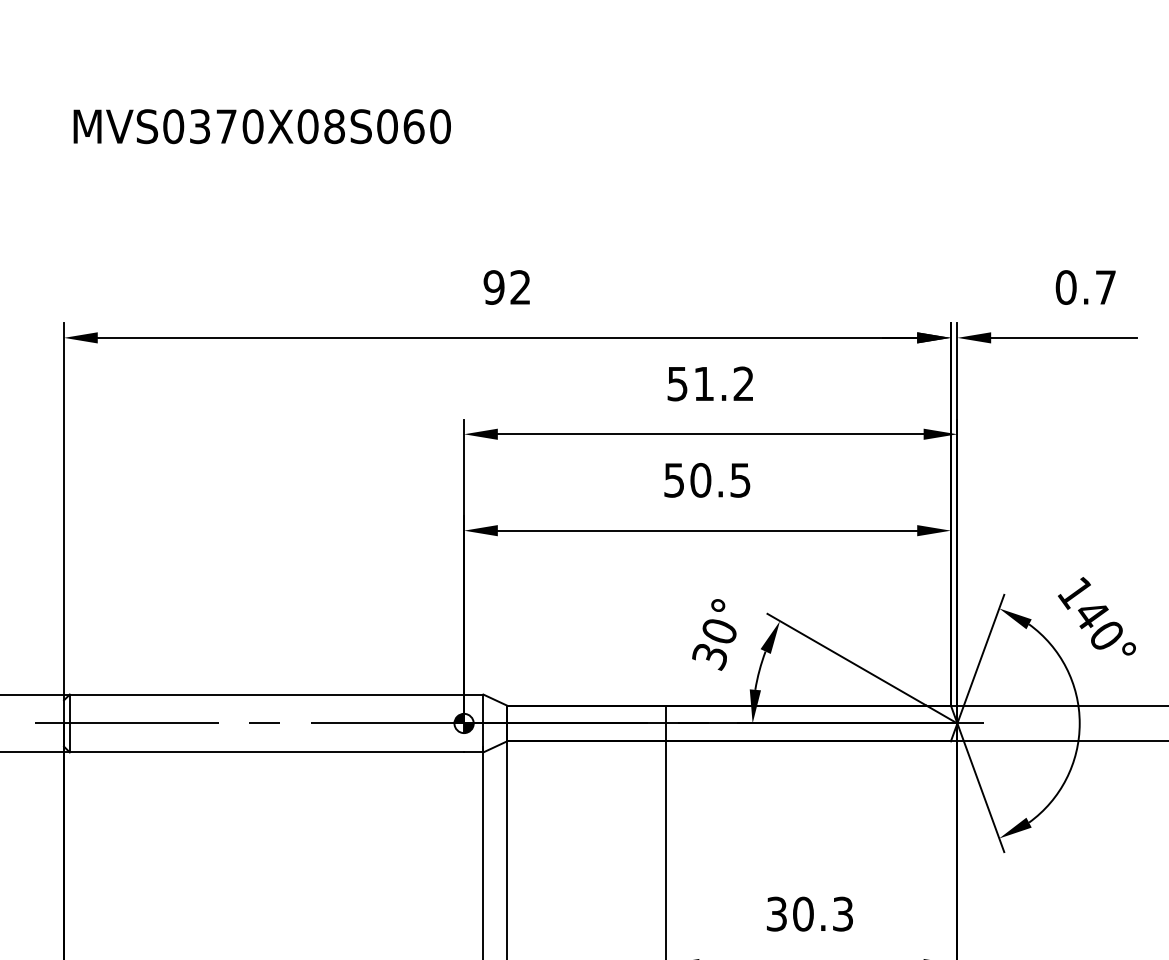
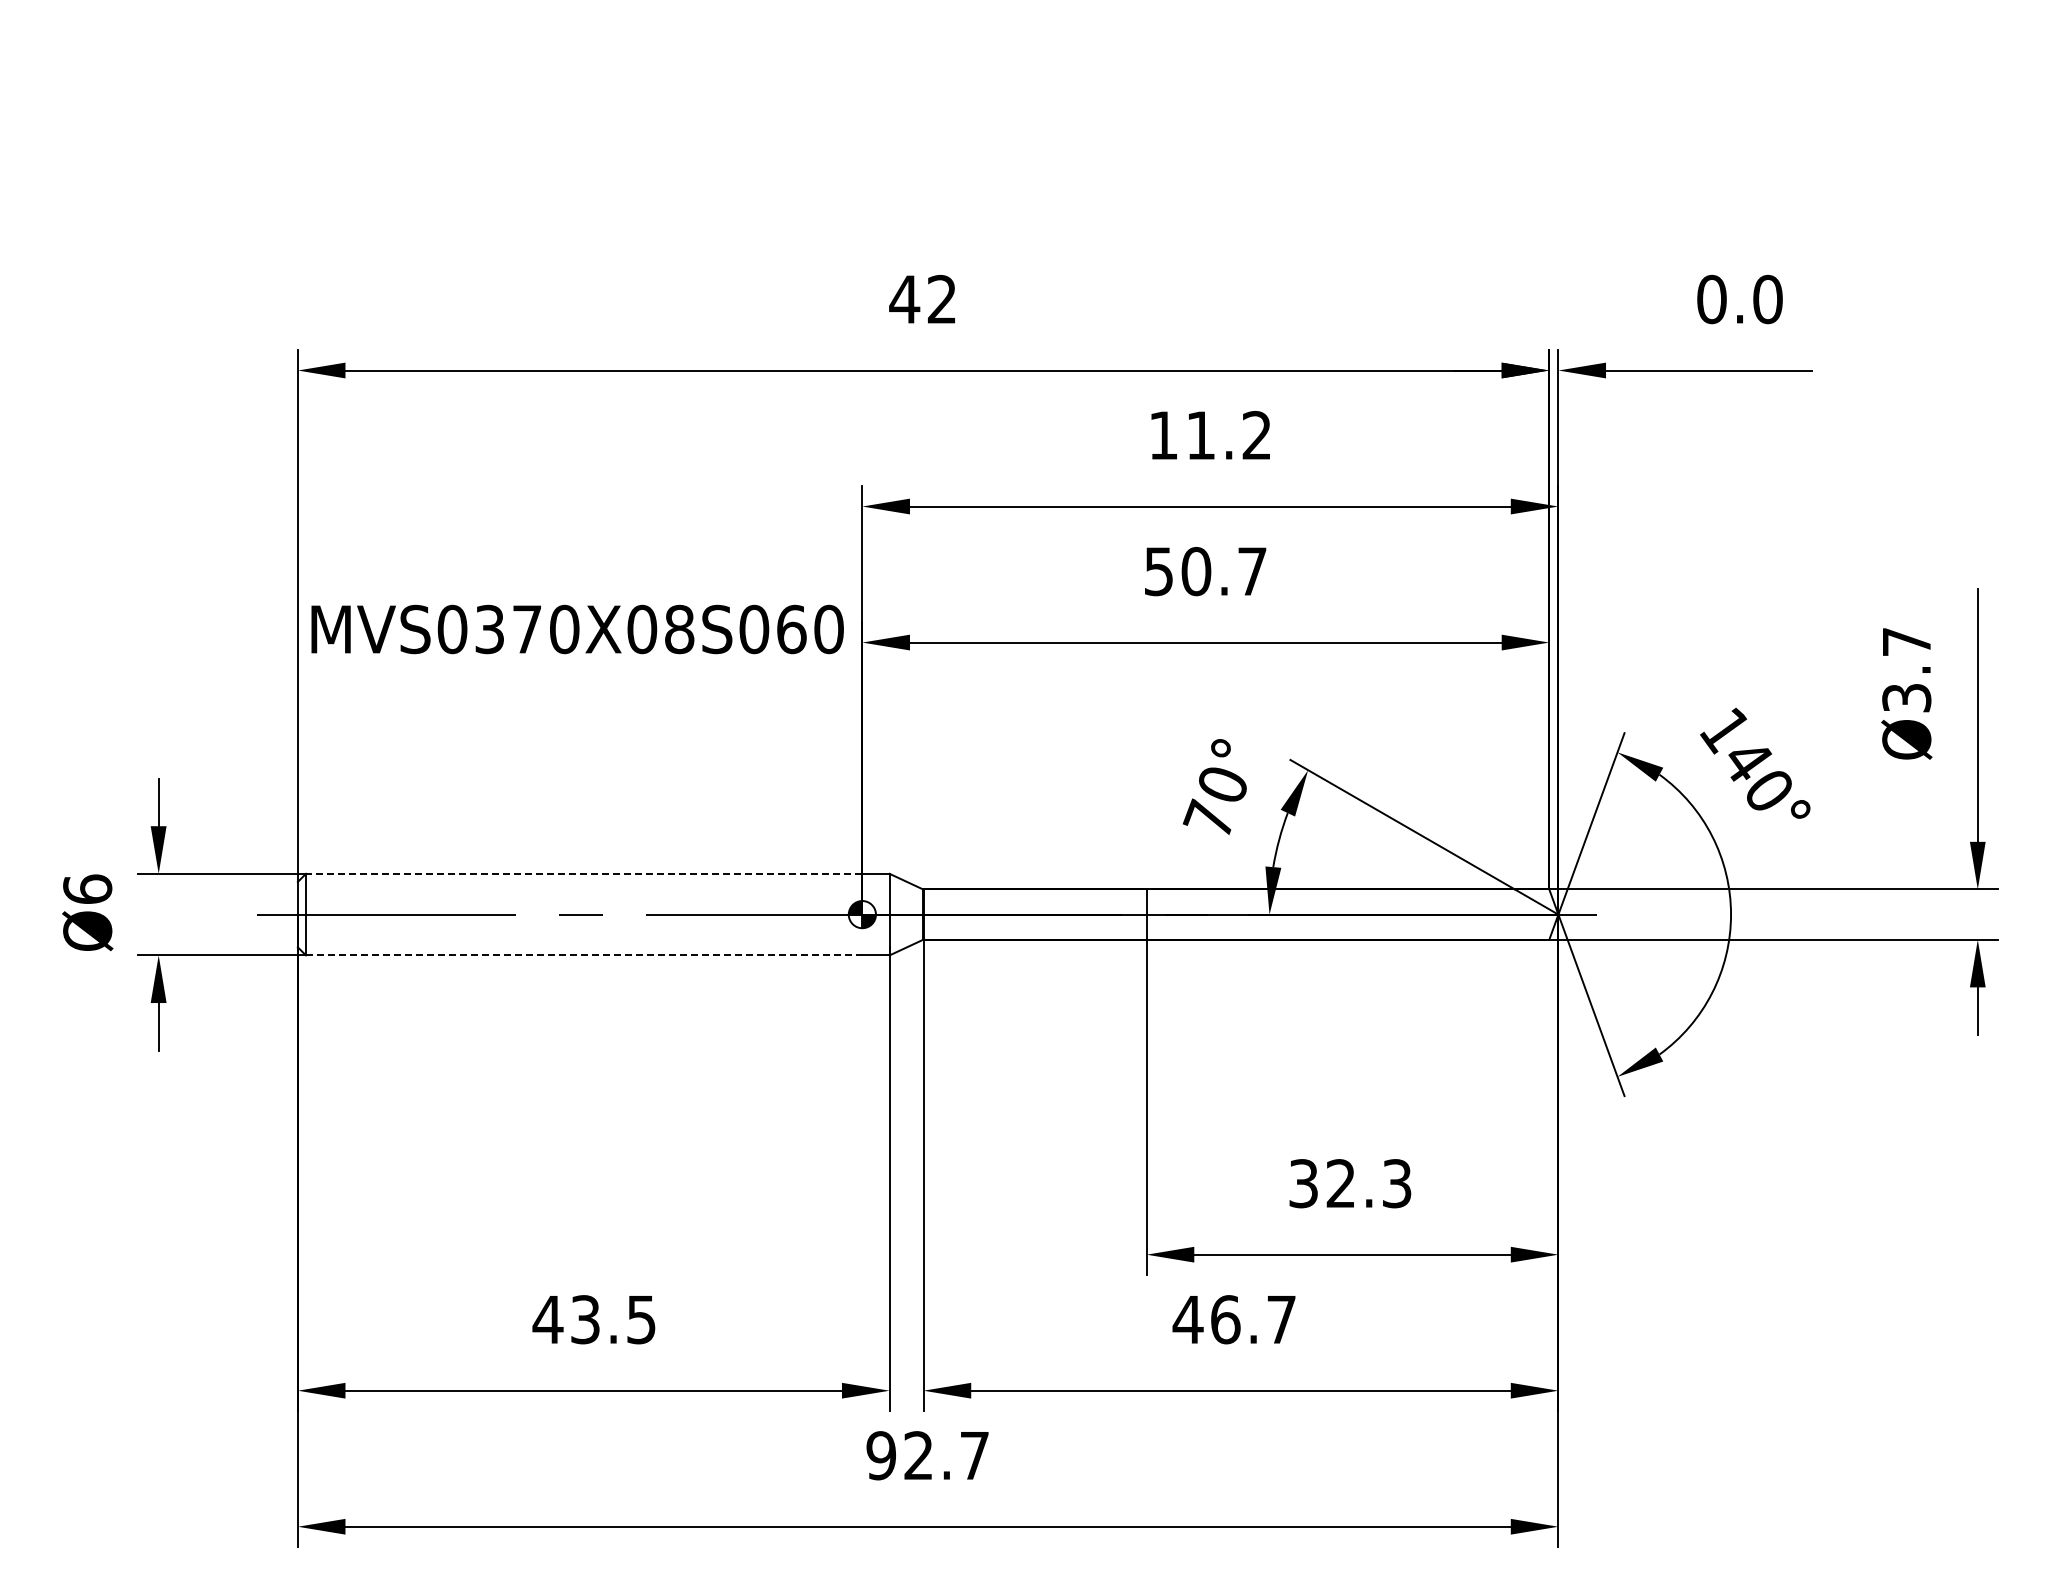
text: (262, 126) -> (577, 629), moved
text: (493, 287) -> (904, 299), 92 -> 42
text: (1105, 287) -> (1767, 299), 0.7 -> 0.0
text: (677, 383) -> (1163, 435), 51.2 -> 11.2
text: (740, 480) -> (1252, 571), 50.5 -> 50.7
text: (708, 656) -> (1207, 819), 30° -> 70°
line: (266, 694) -> (583, 873), solid -> dashed
line: (267, 752) -> (584, 955), solid -> dashed
text: (802, 914) -> (1340, 1183), 30.3 -> 32.3

